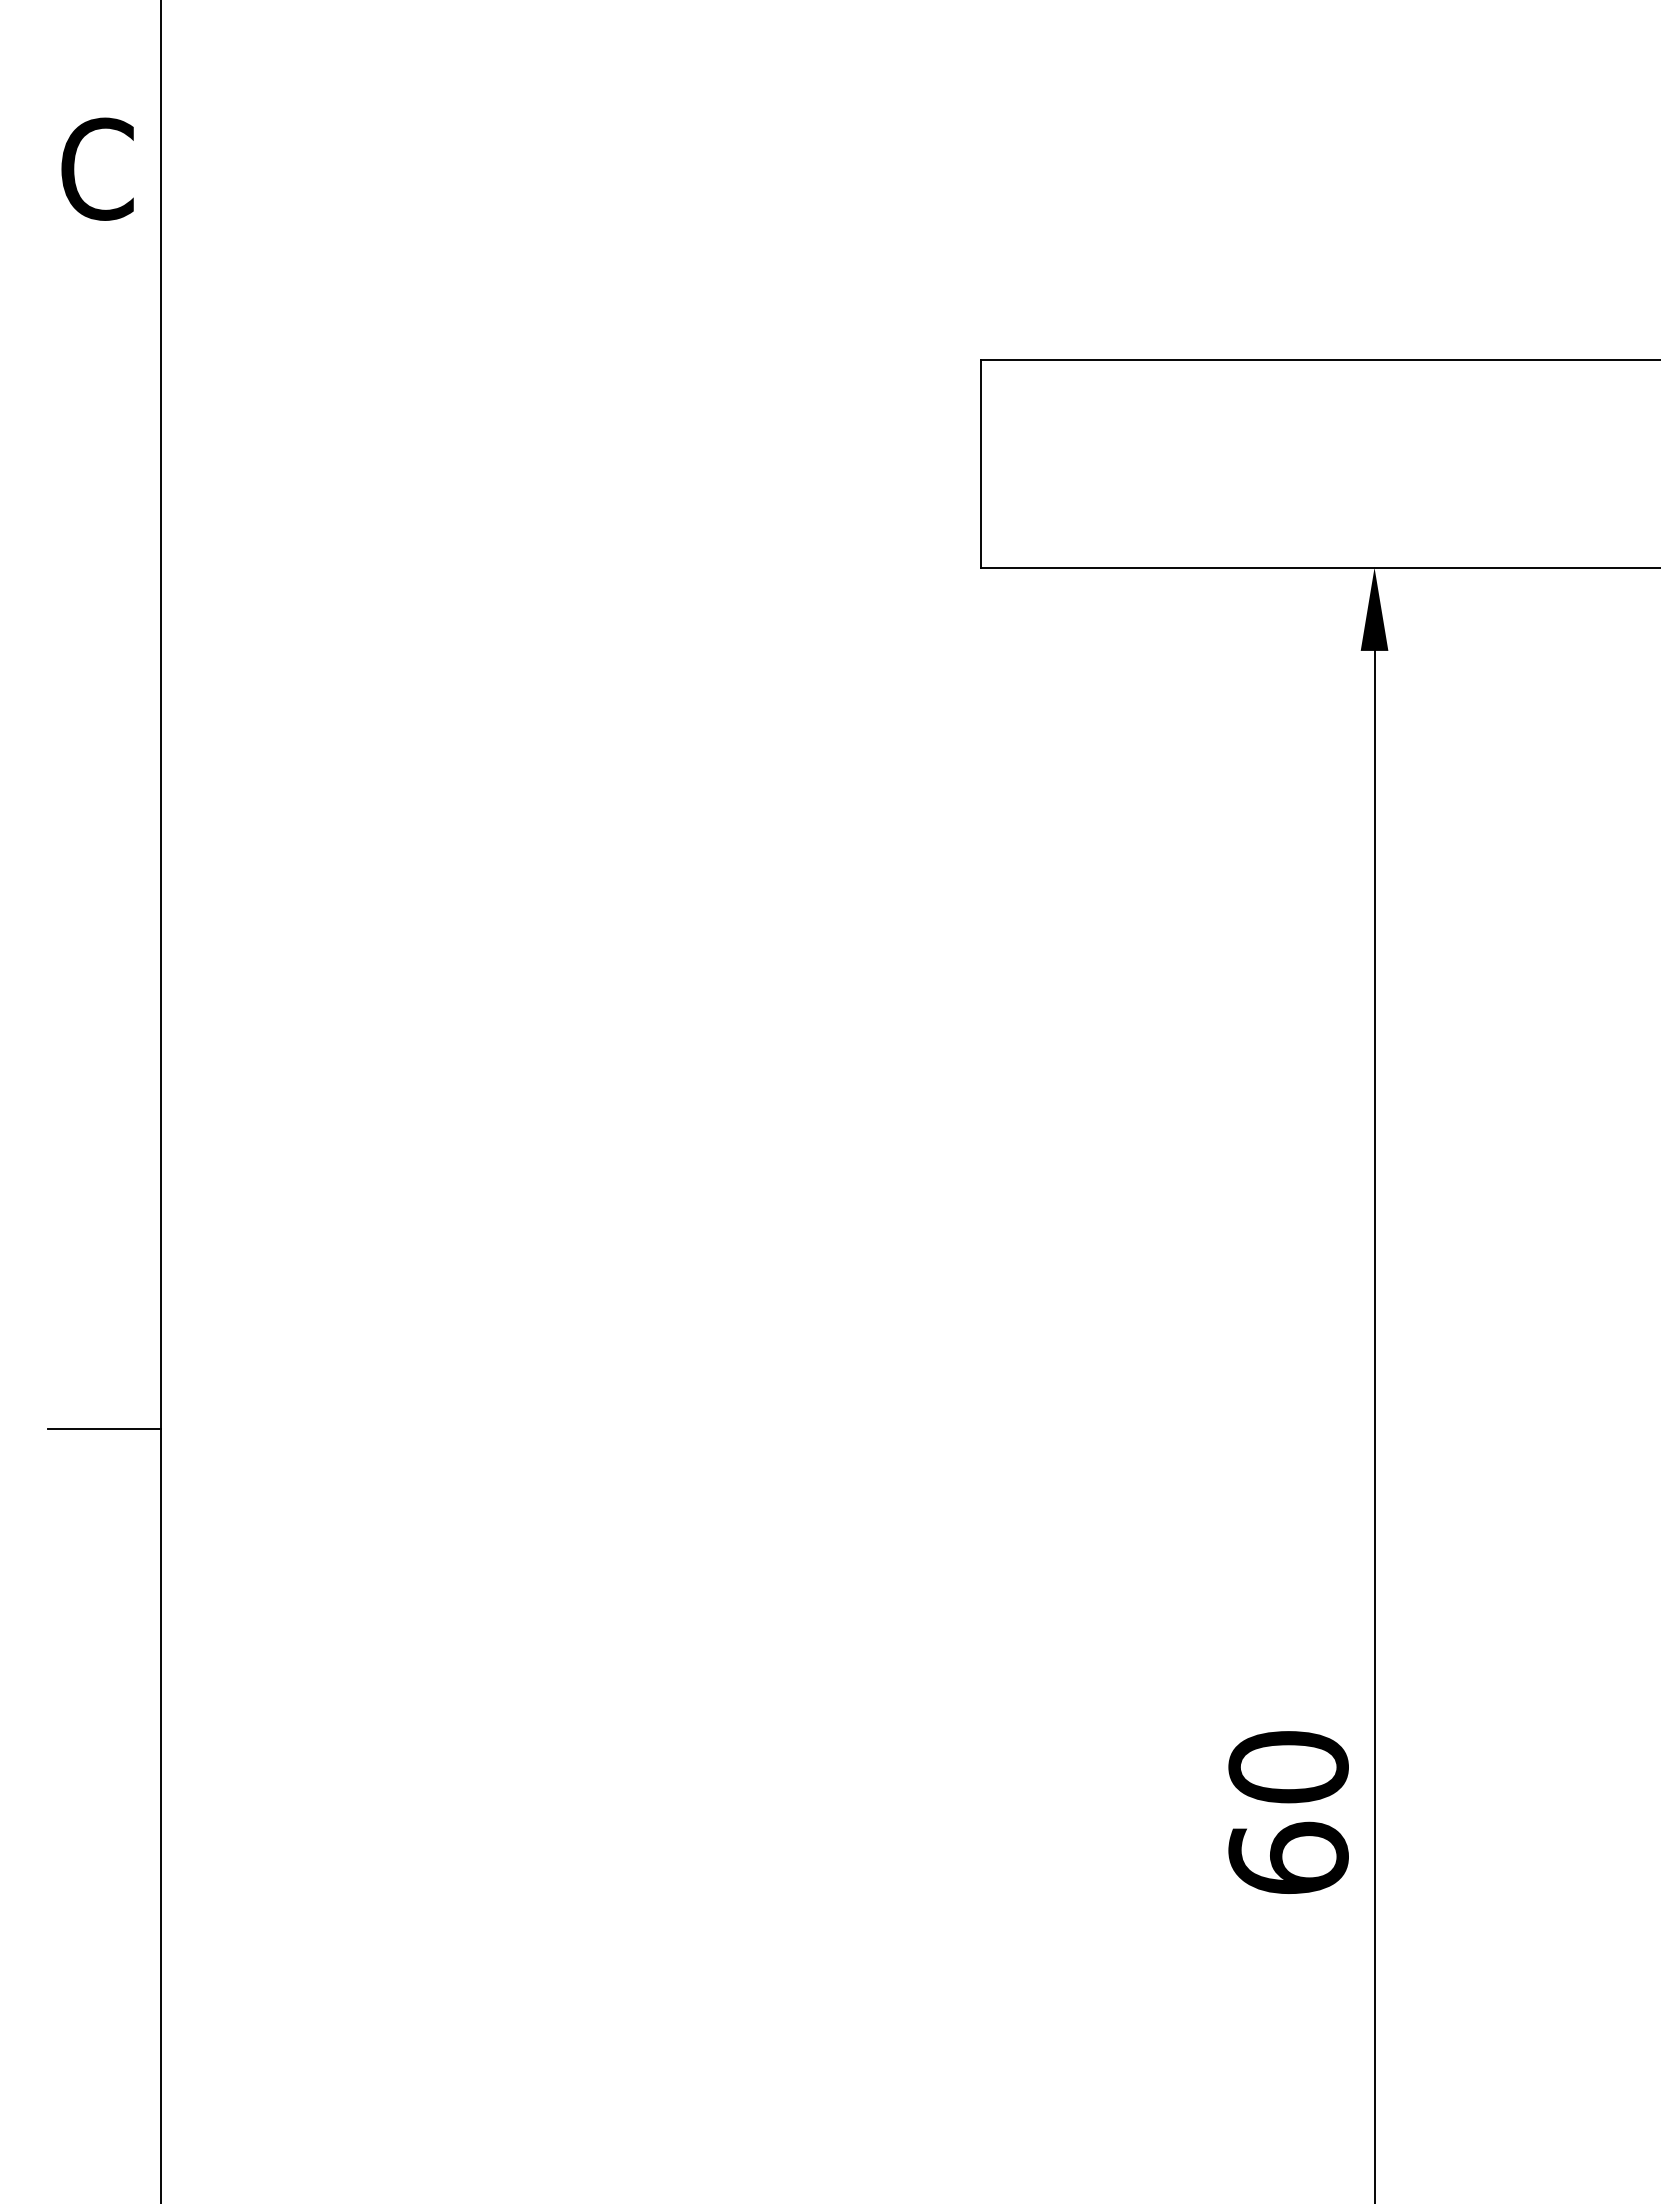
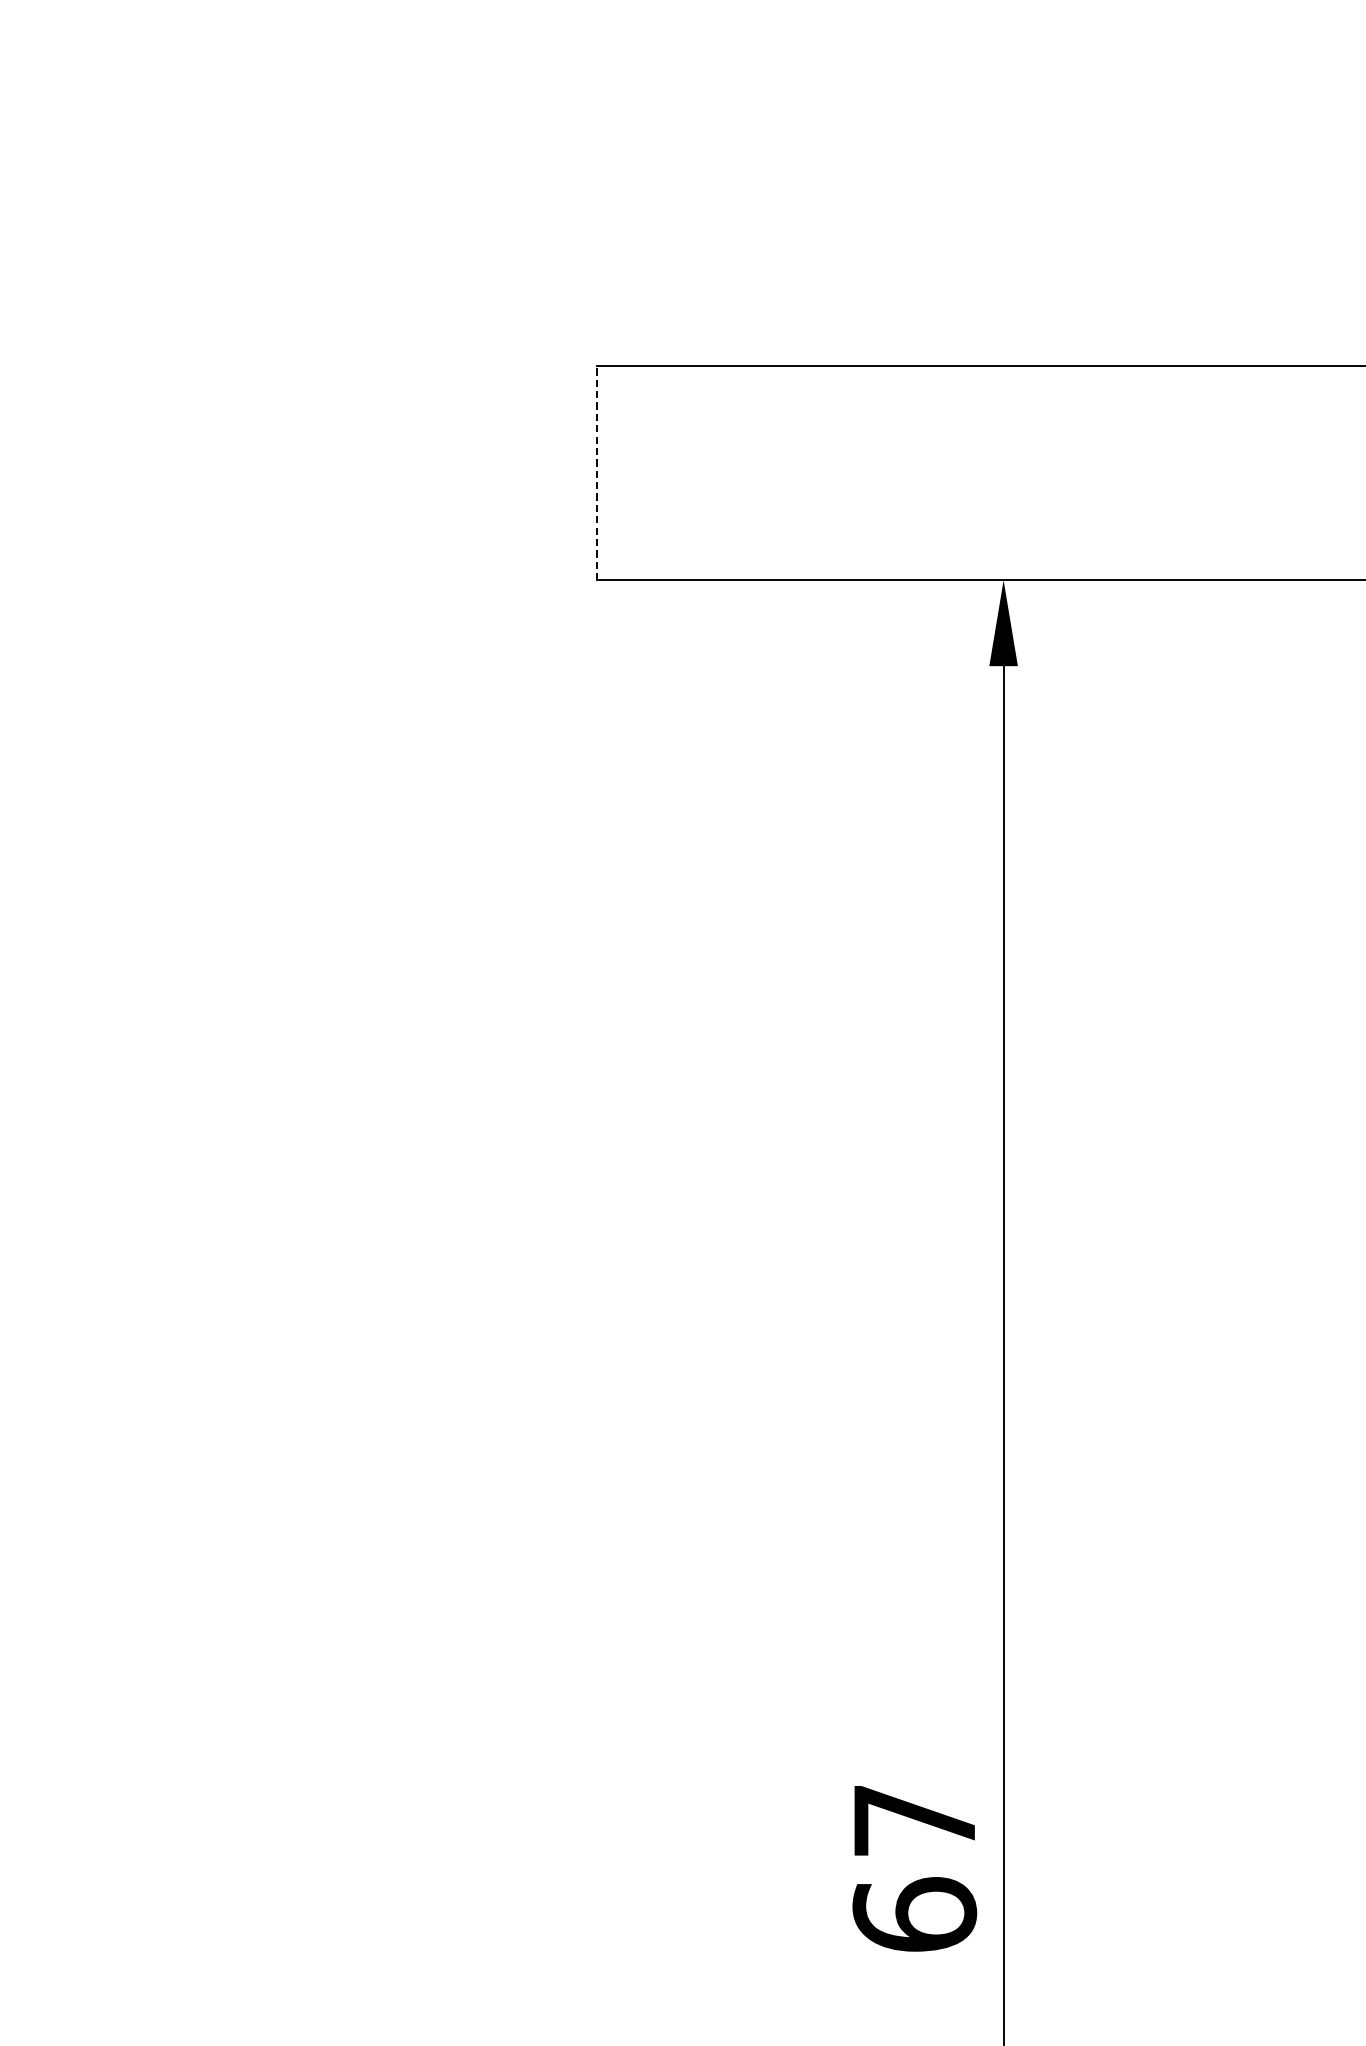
line: (980, 464) -> (596, 473), solid -> dashed
text: (1288, 1767) -> (914, 1820), 60 -> 67

